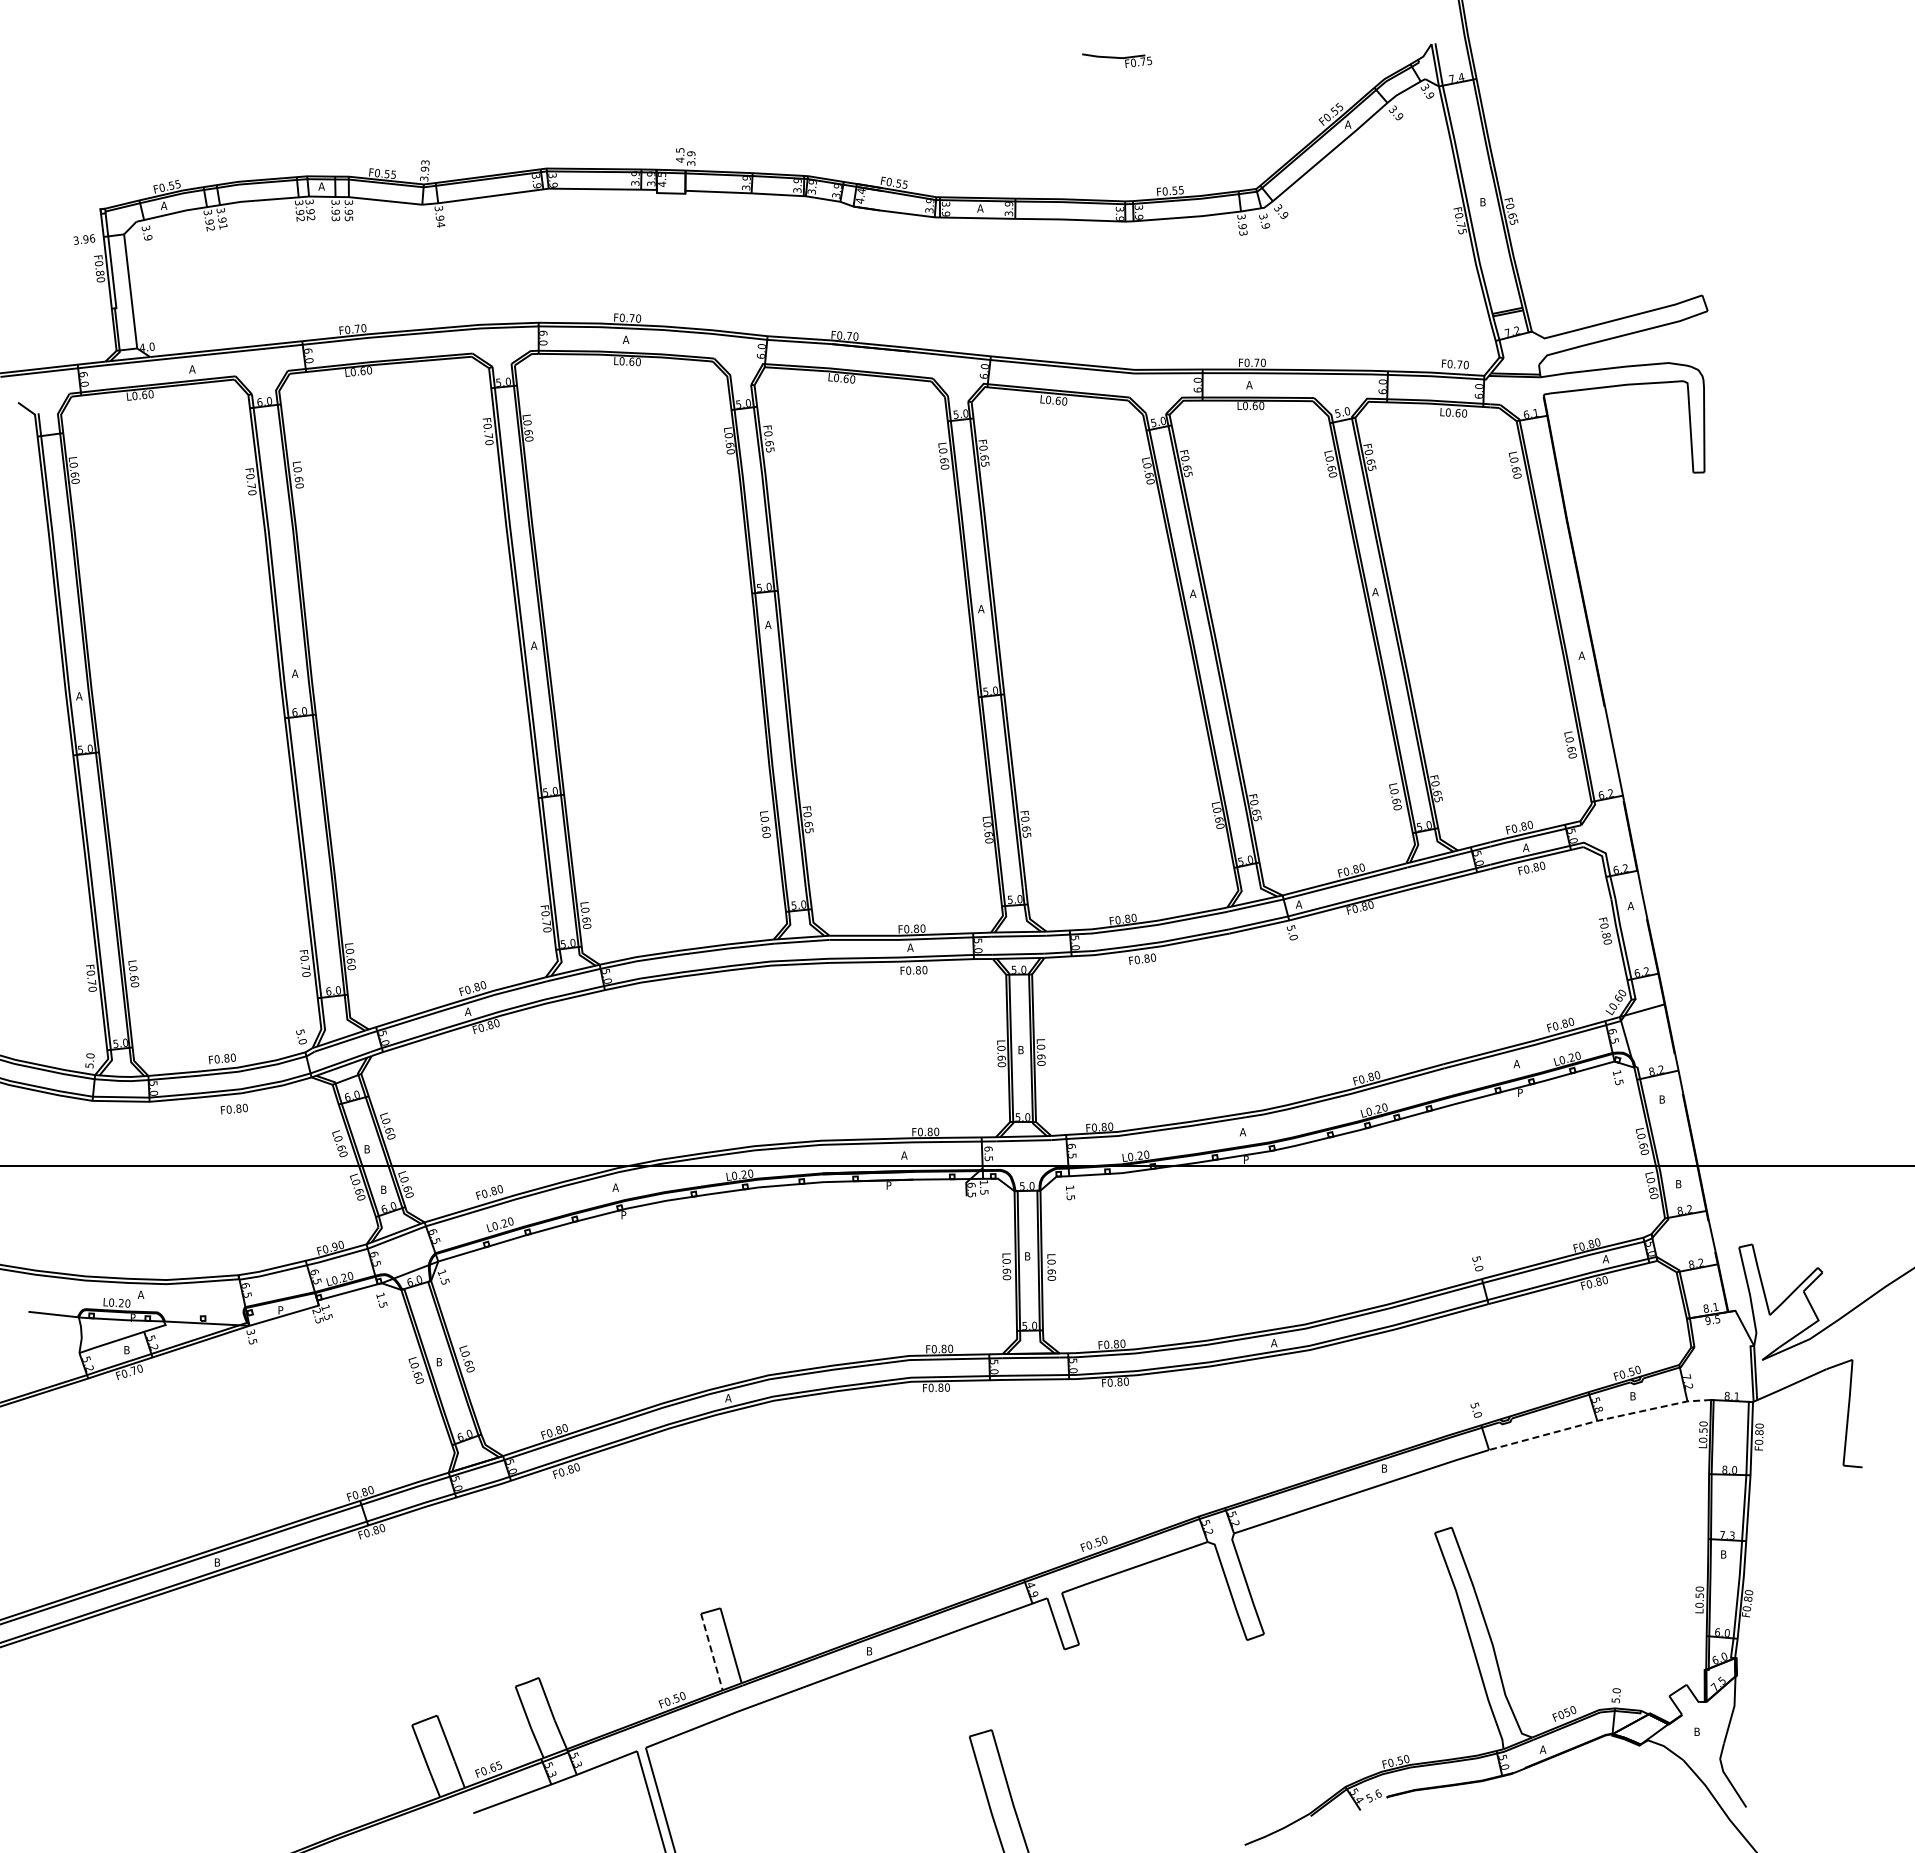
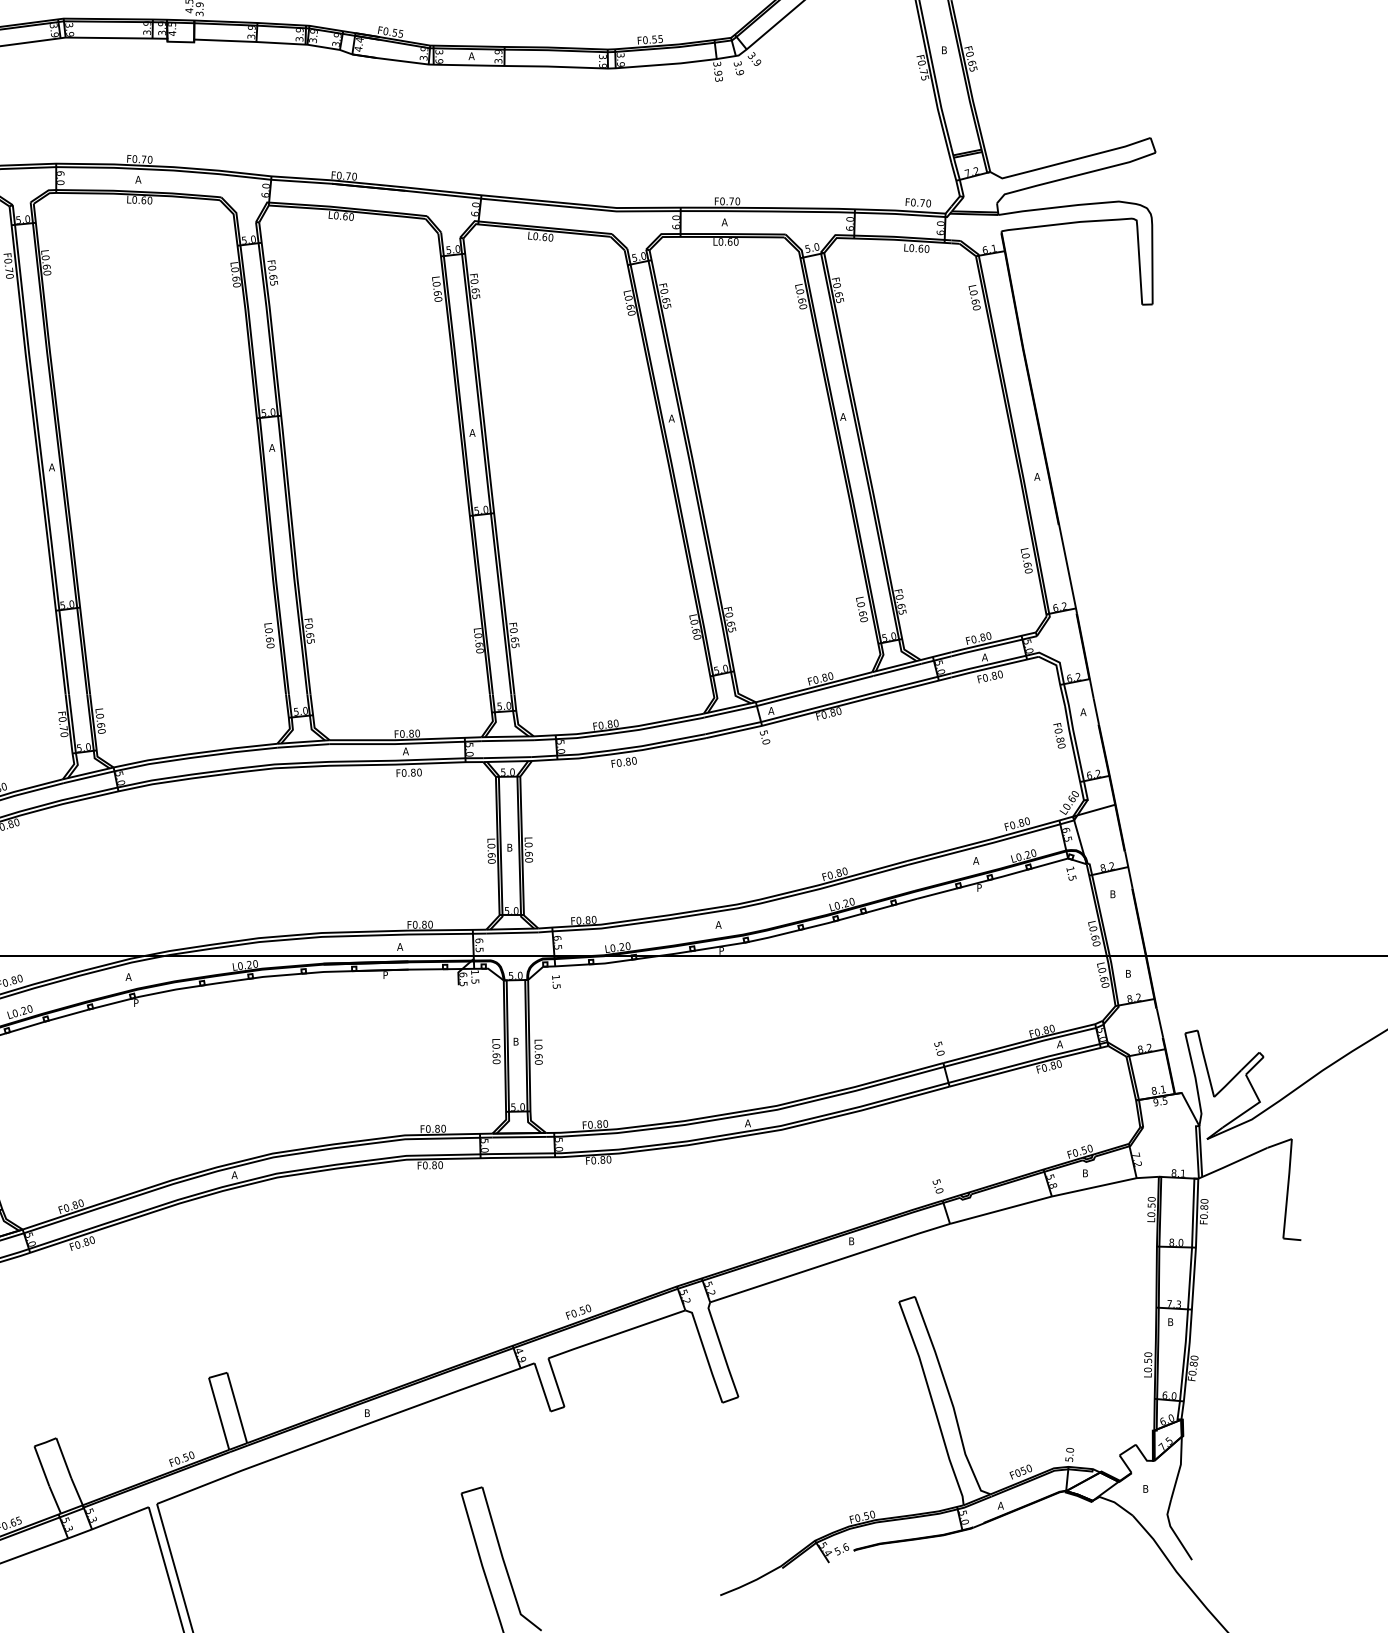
line: (1599, 1420) -> (1053, 1196), dashed -> solid
line: (711, 1652) -> (218, 1414), dashed -> solid

